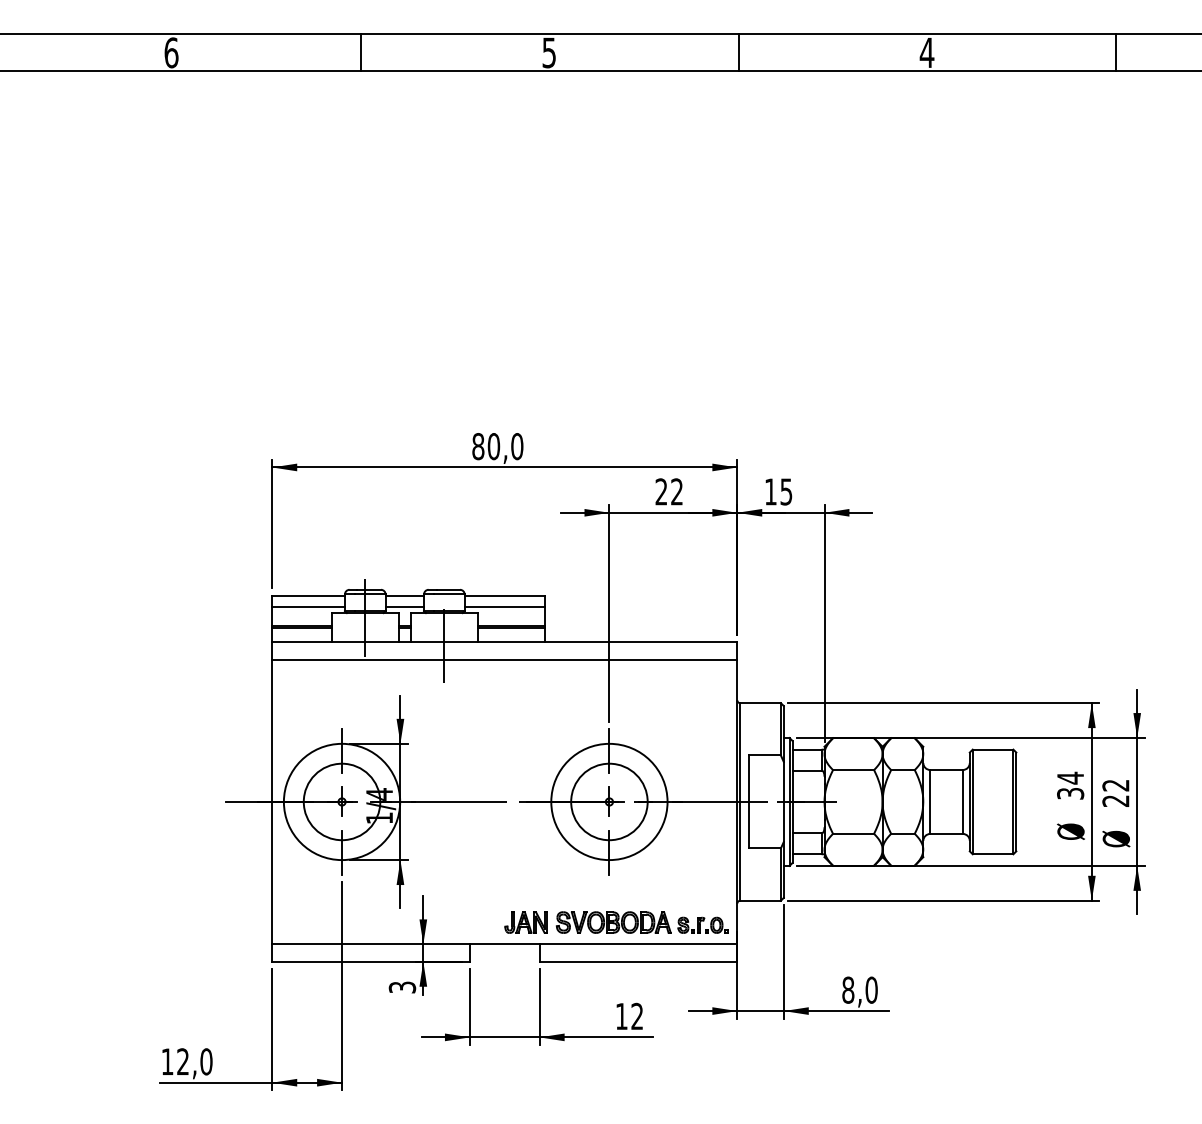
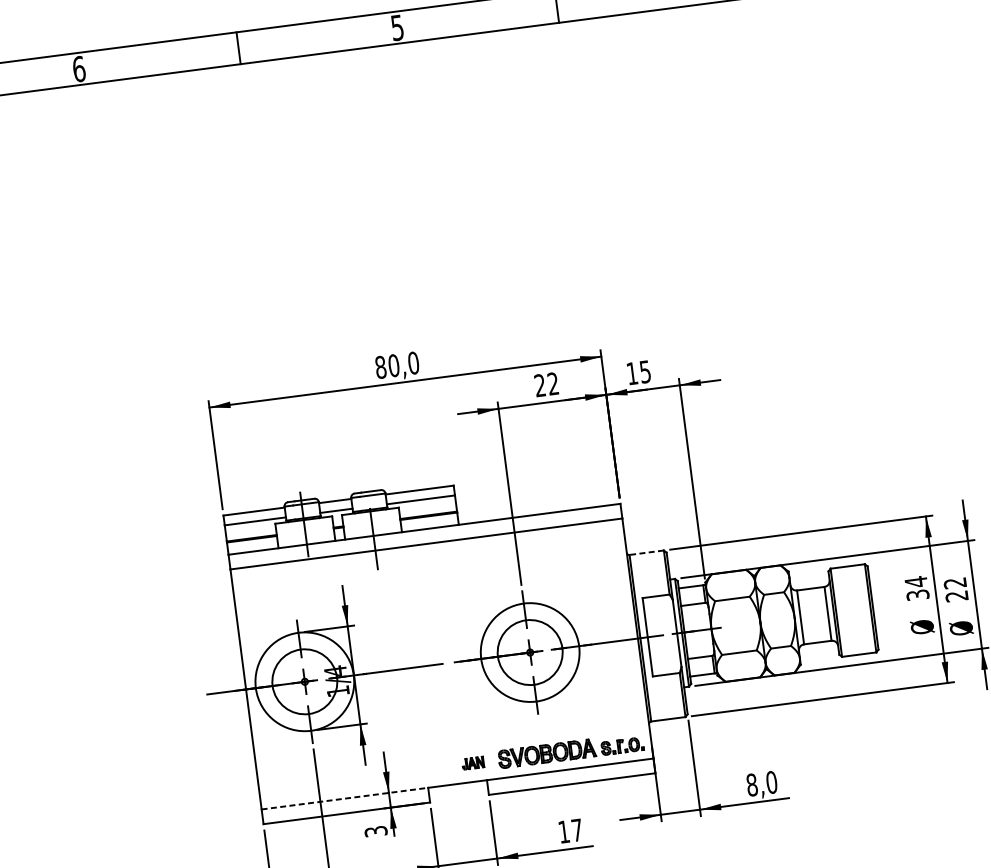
line: (760, 703) -> (646, 553), solid -> dashed
part: (525, 922) -> (472, 763), size x0.6
line: (371, 944) -> (345, 798), solid -> dashed
text: (637, 1015) -> (577, 829), 12 -> 17

